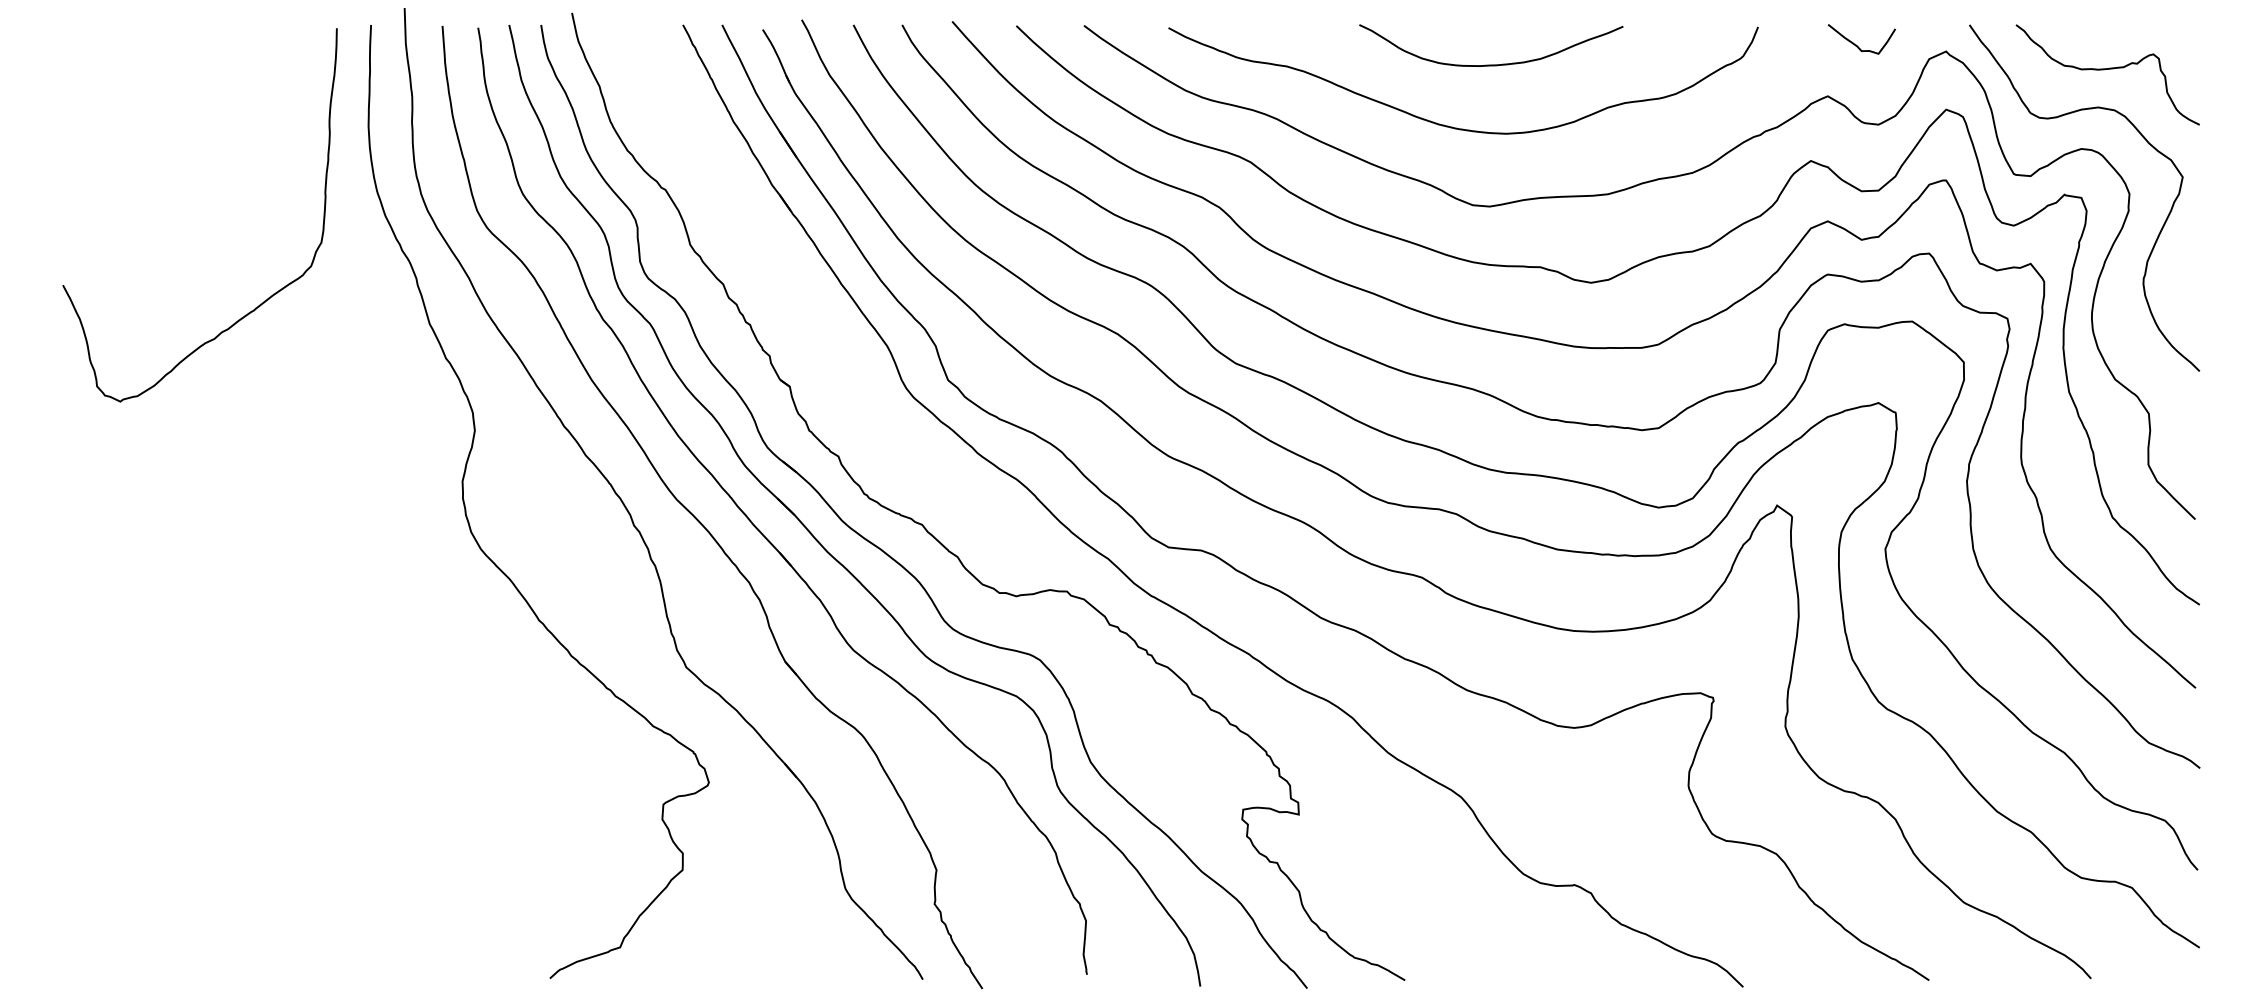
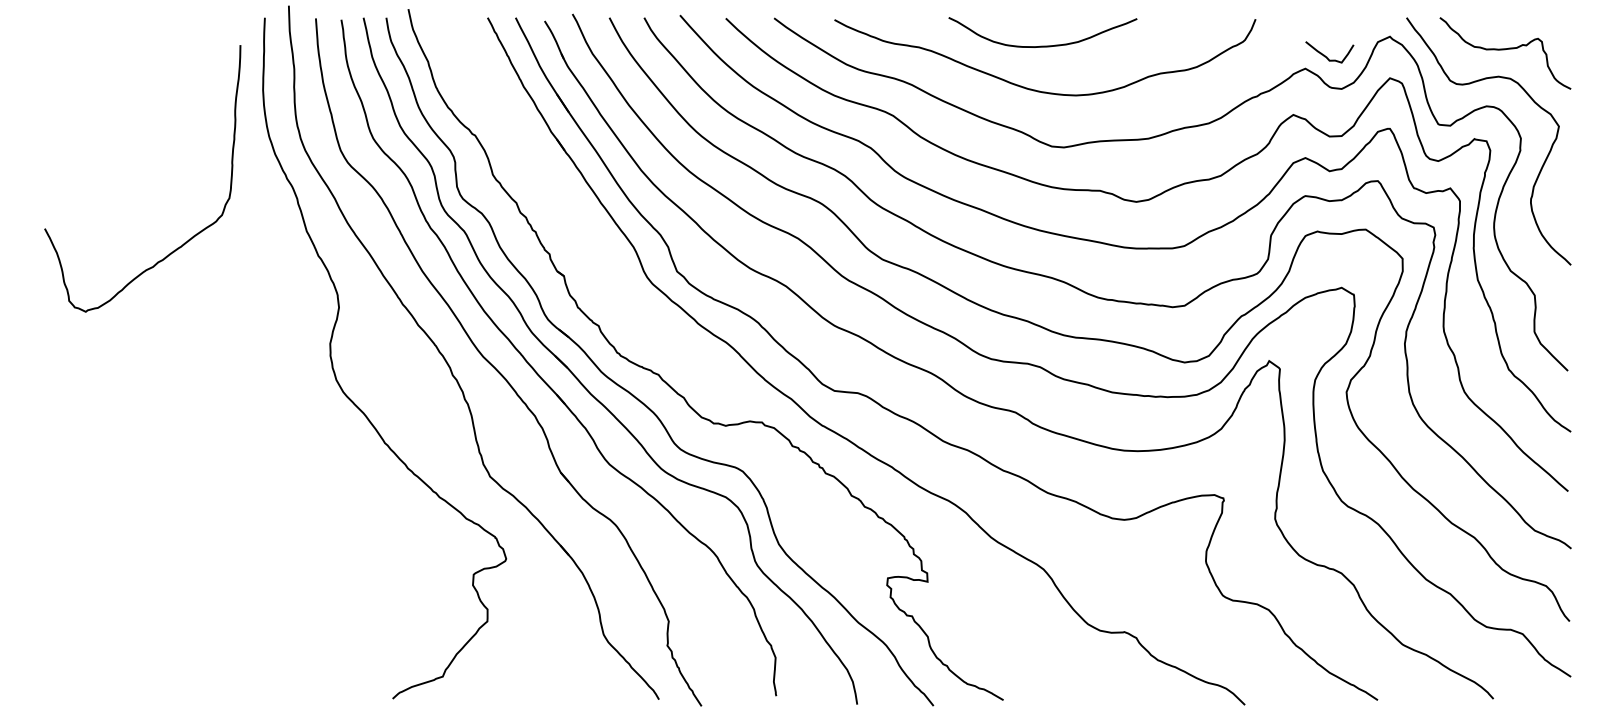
curve: (1856, 44) -> (1325, 55), moved
curve: (1491, 64) -> (1043, 45), moved
curve: (264, 300) -> (188, 239), moved

